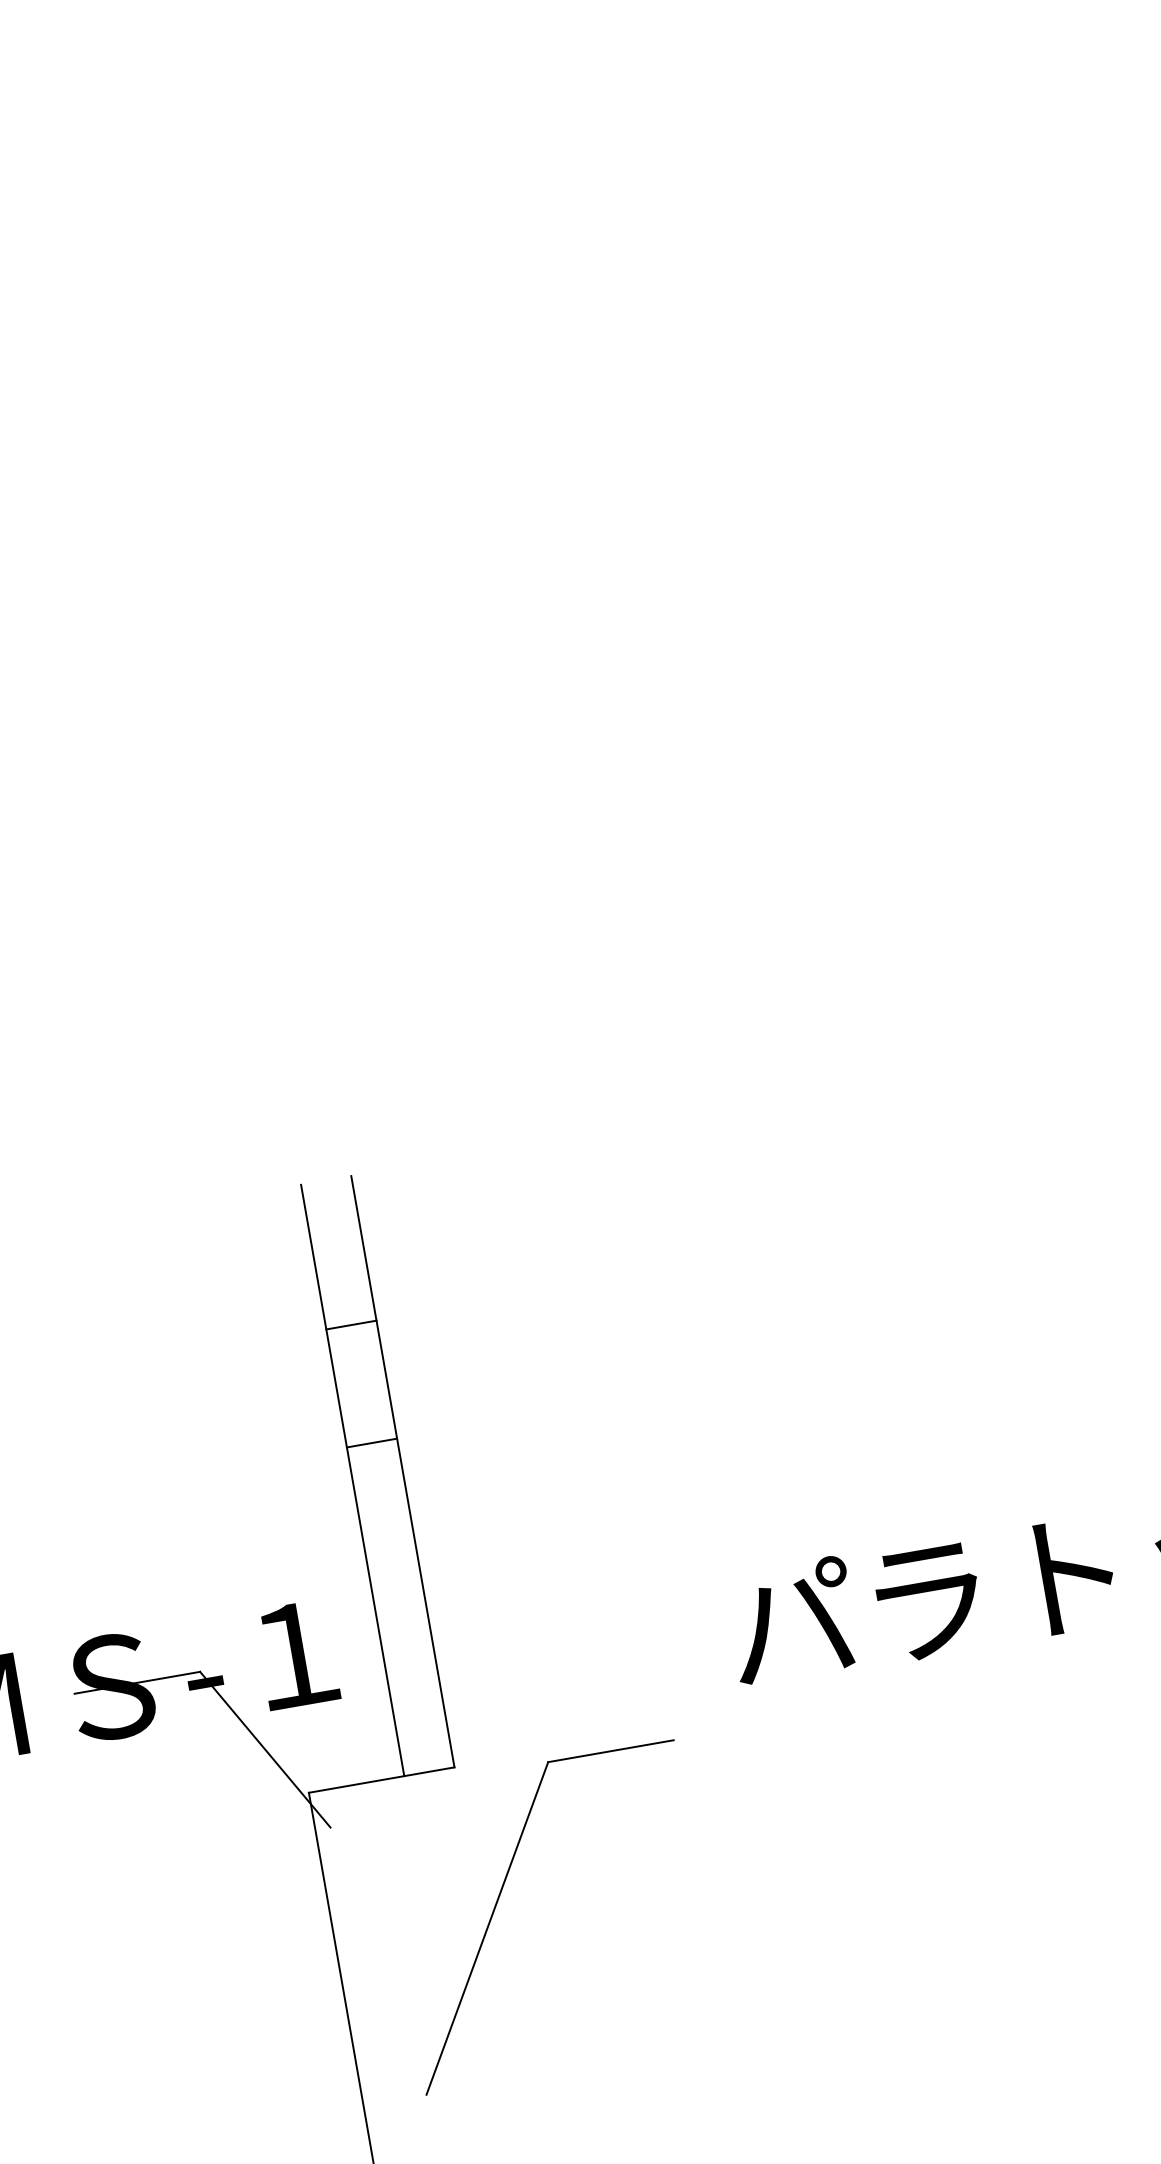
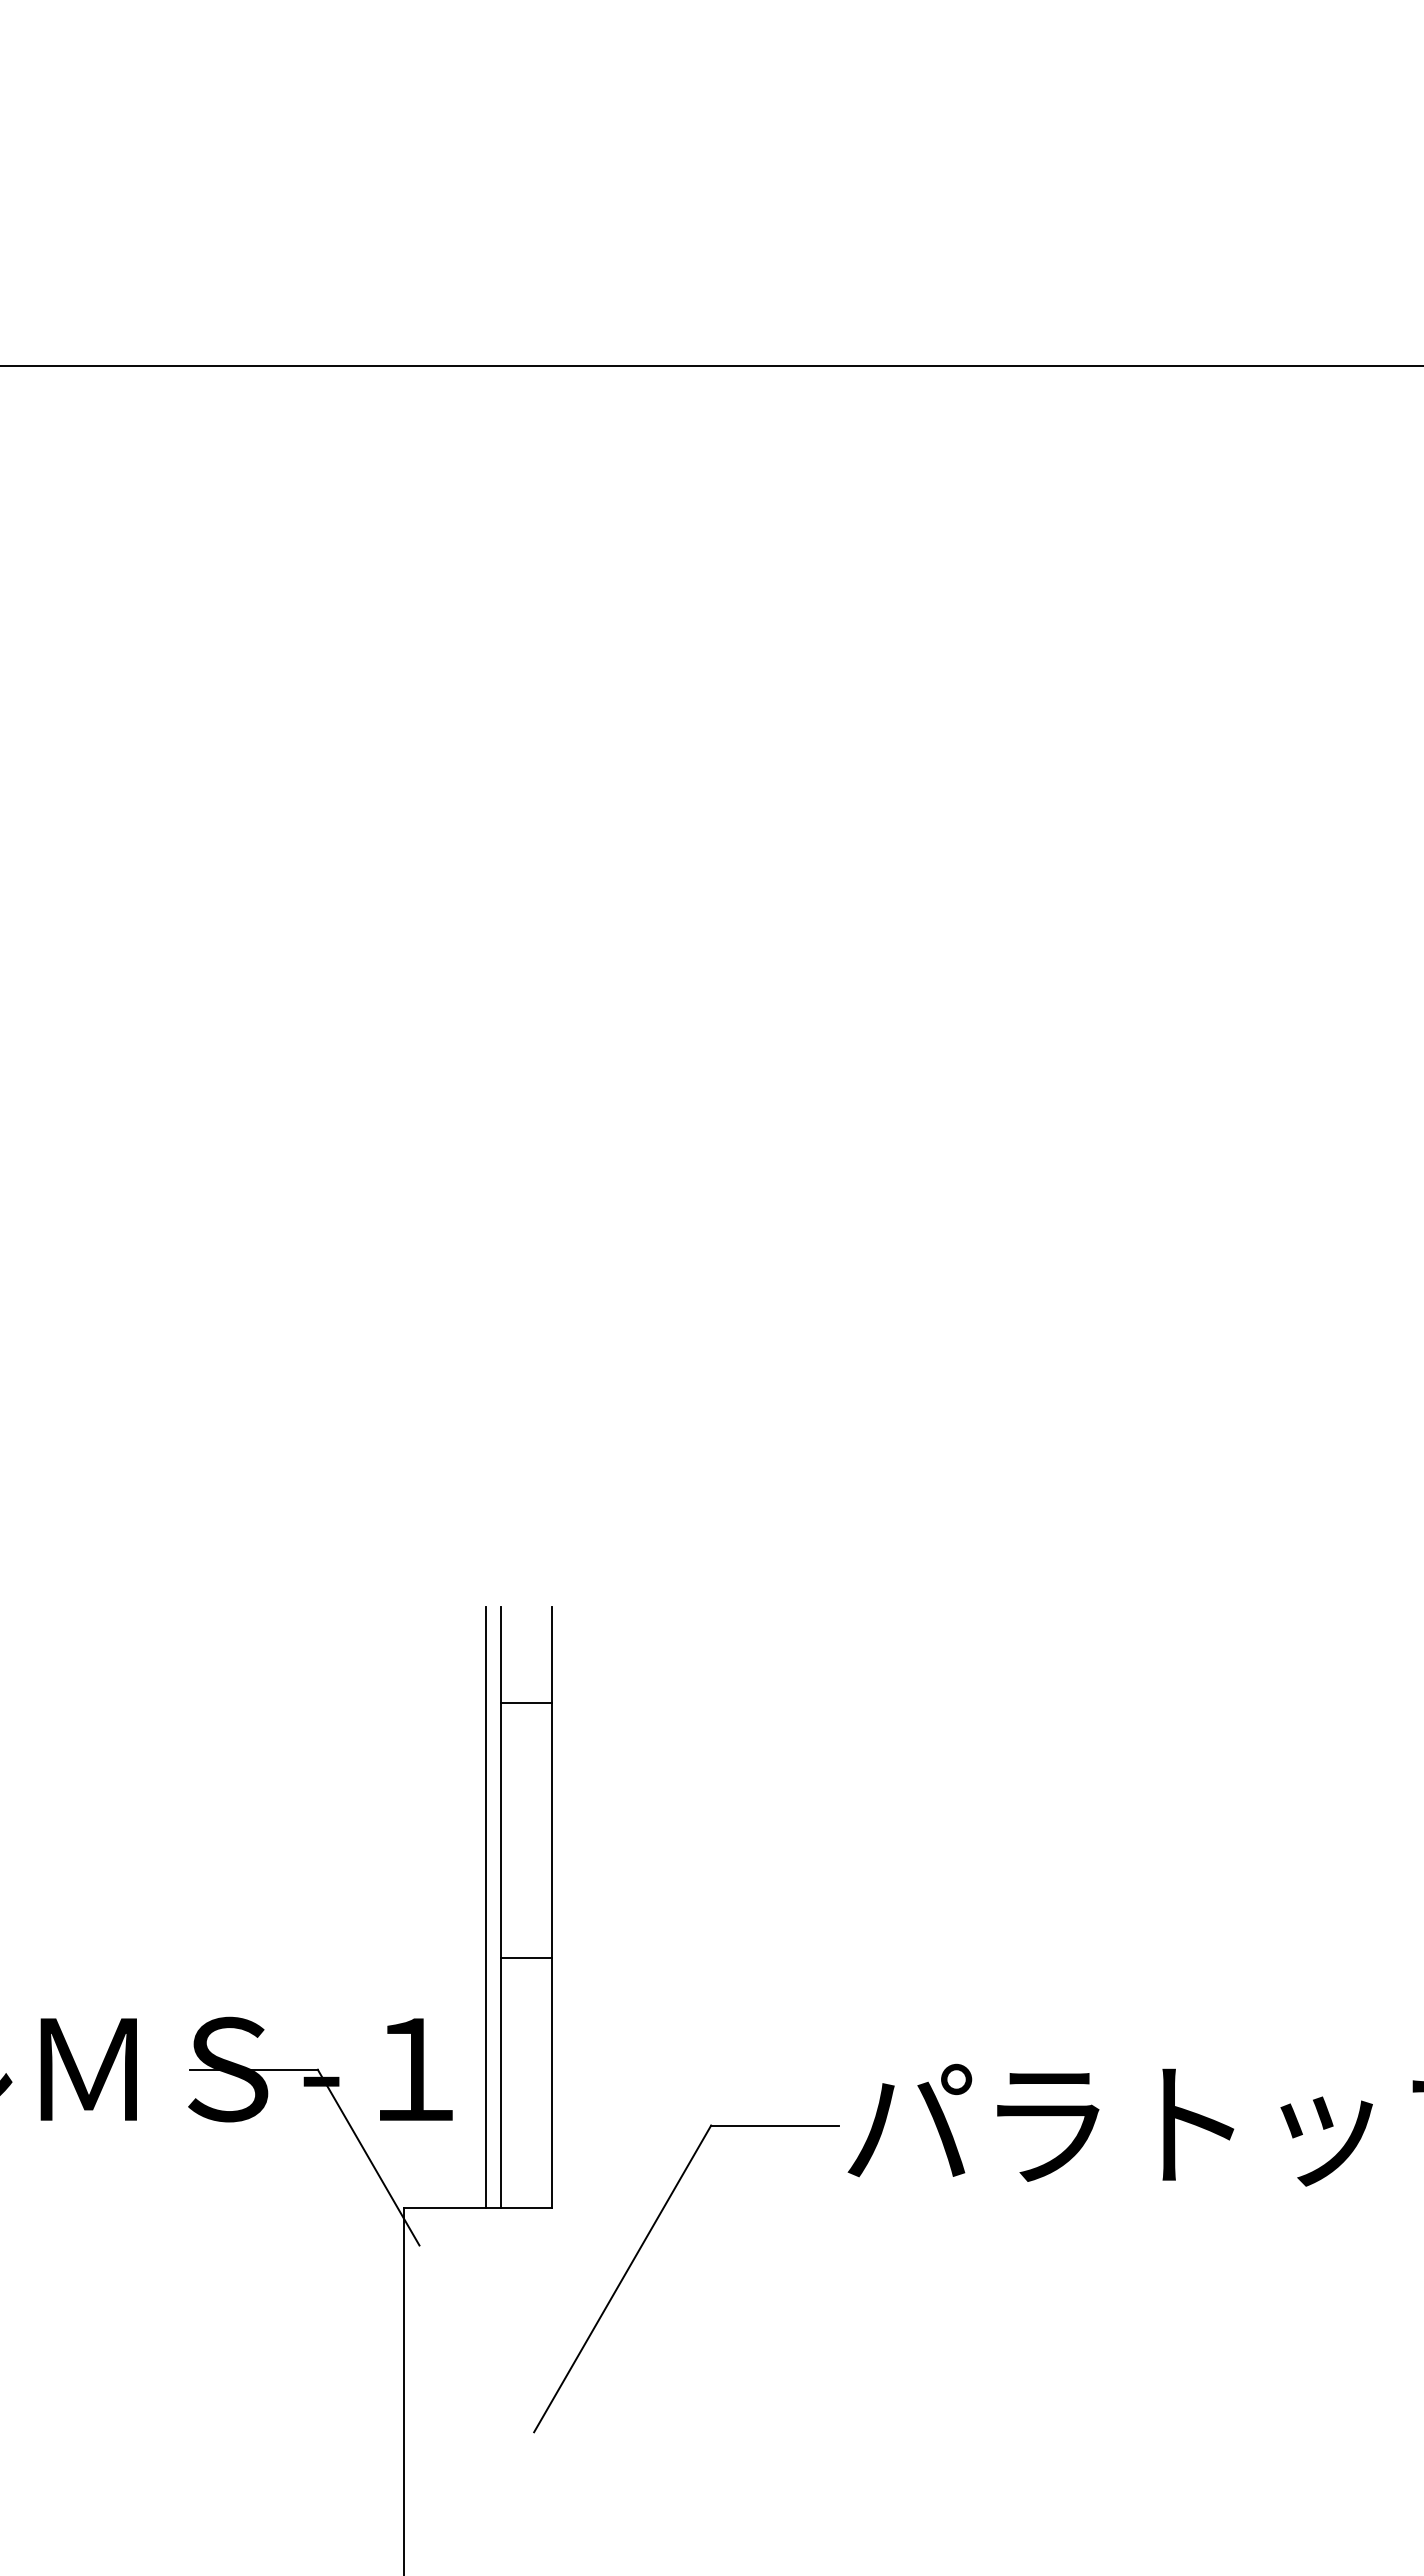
line: (351, 1325) -> (526, 1703), moved
line: (371, 1442) -> (526, 1957), moved
line: (337, 1483) -> (485, 1907), added
part: (500, 1897) -> (640, 2250), moved

